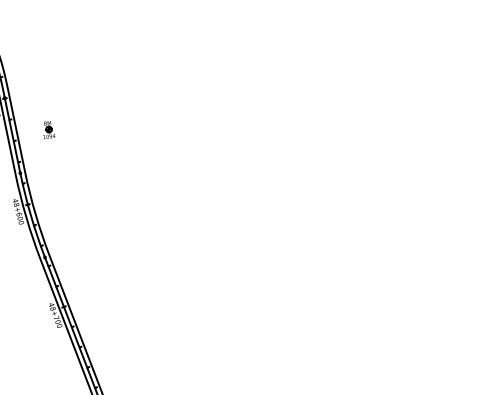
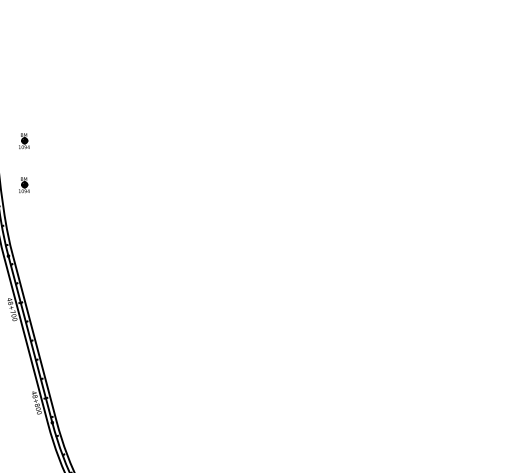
part: (54, 178) -> (24, 185), added

